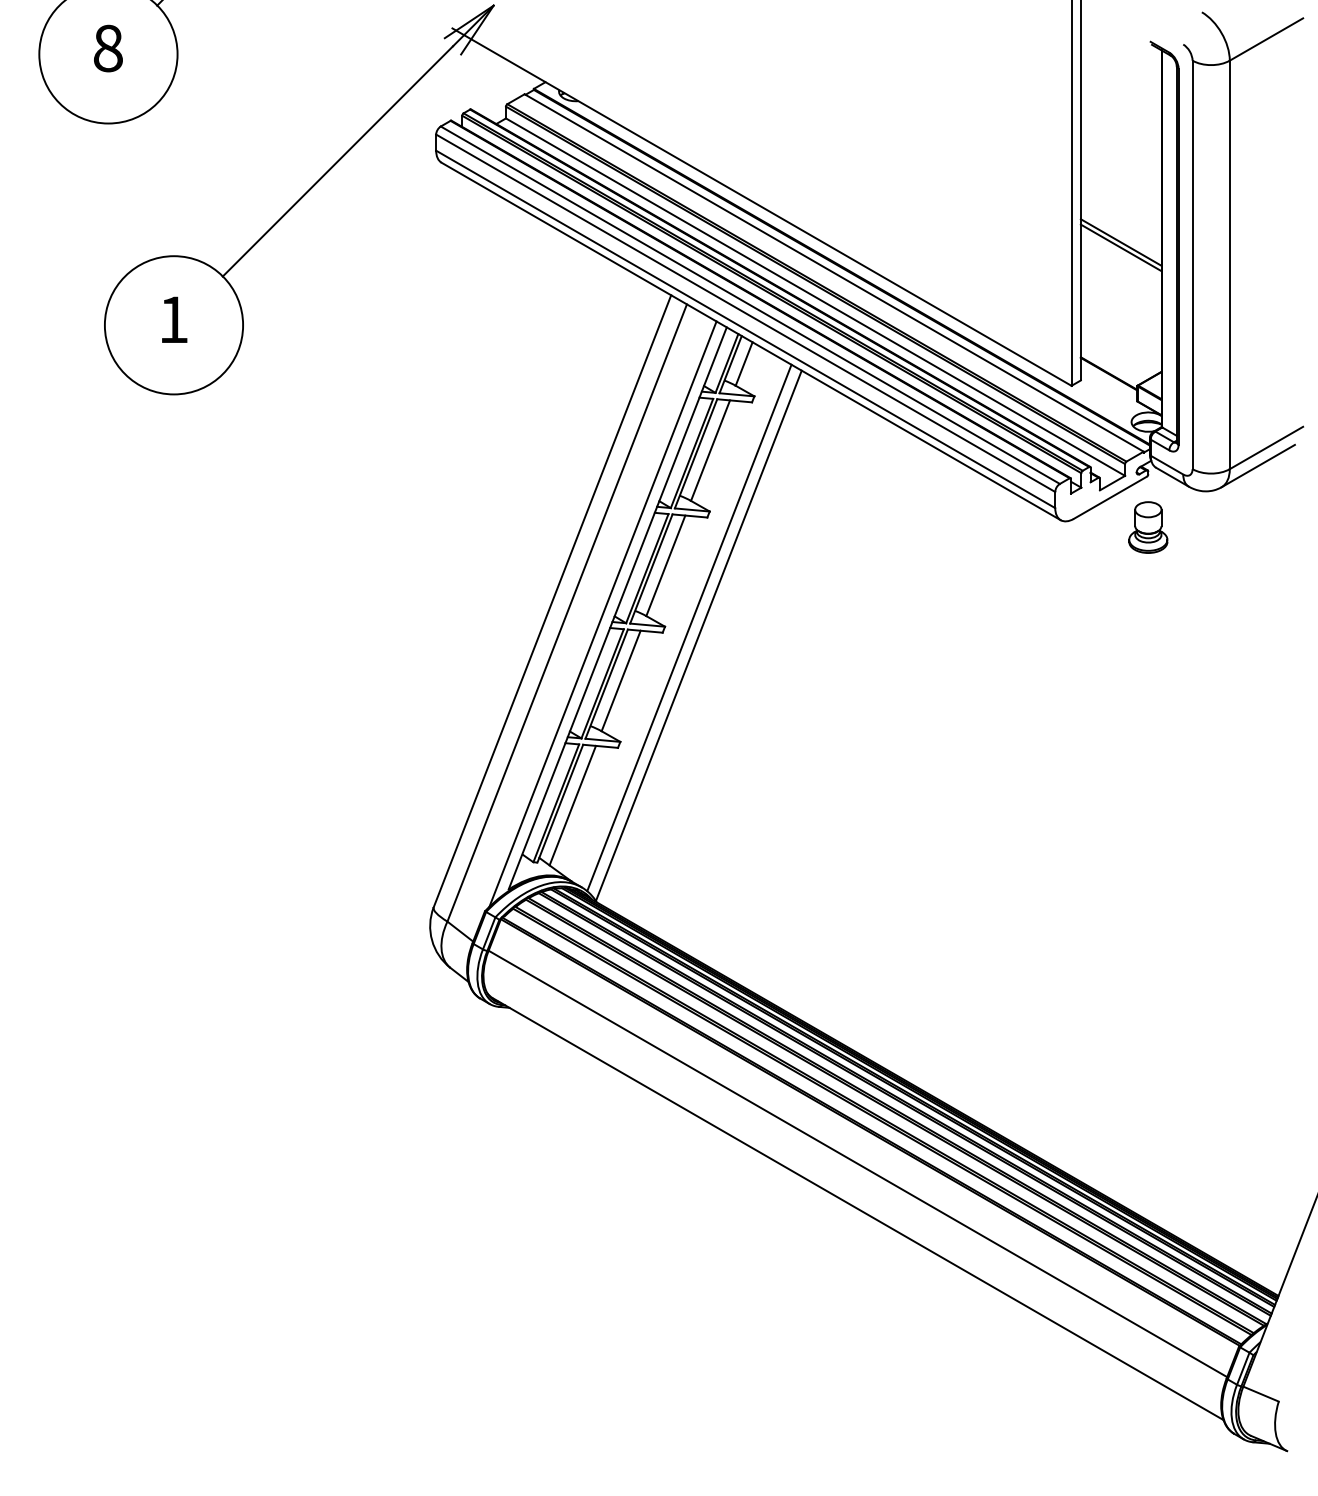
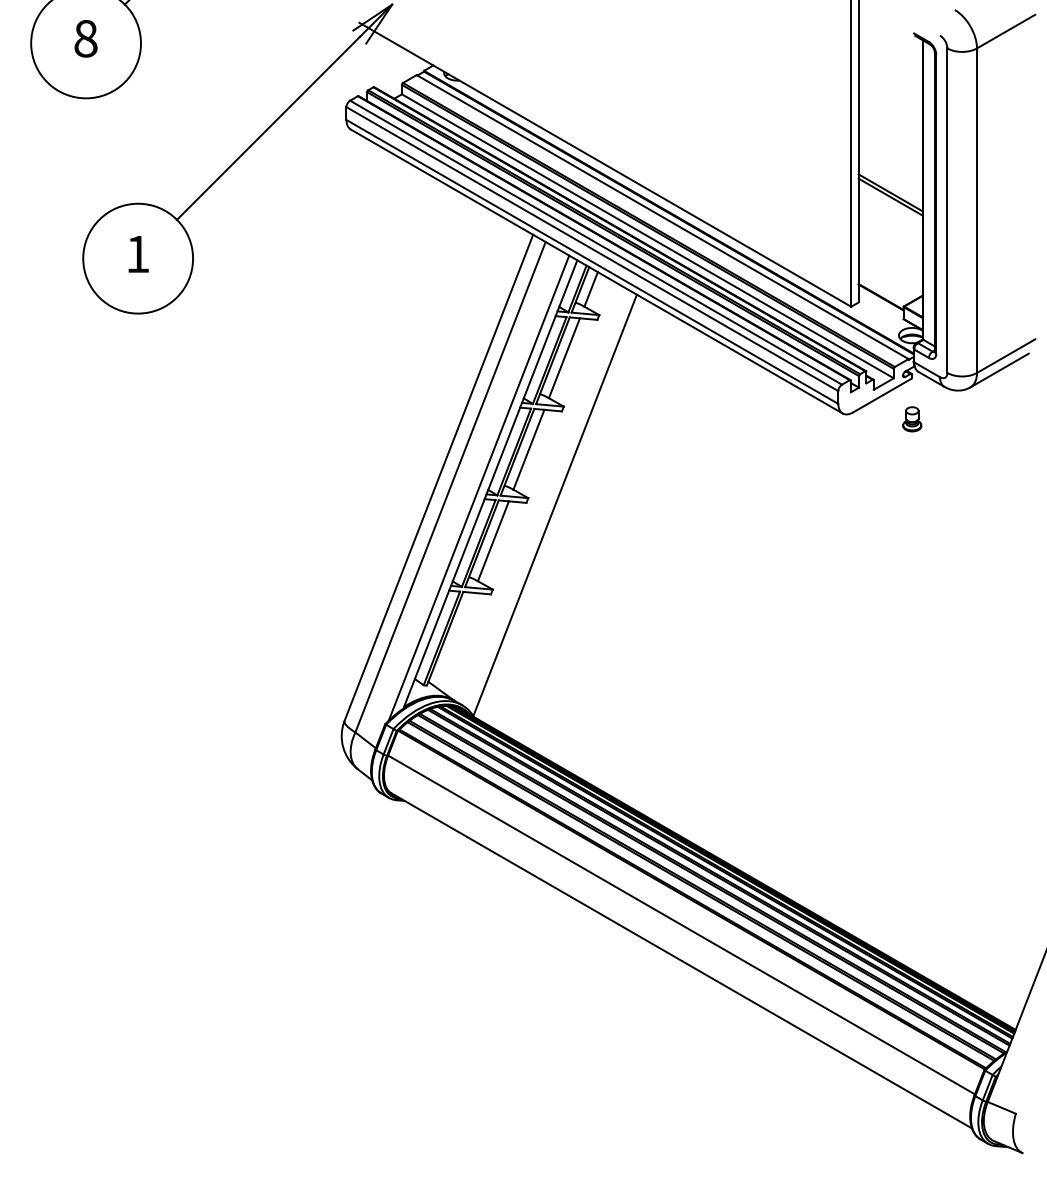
part: (1148, 527) -> (912, 419), size x0.6
line: (689, 627) -> (547, 498), removed
line: (572, 805) -> (454, 640), removed

